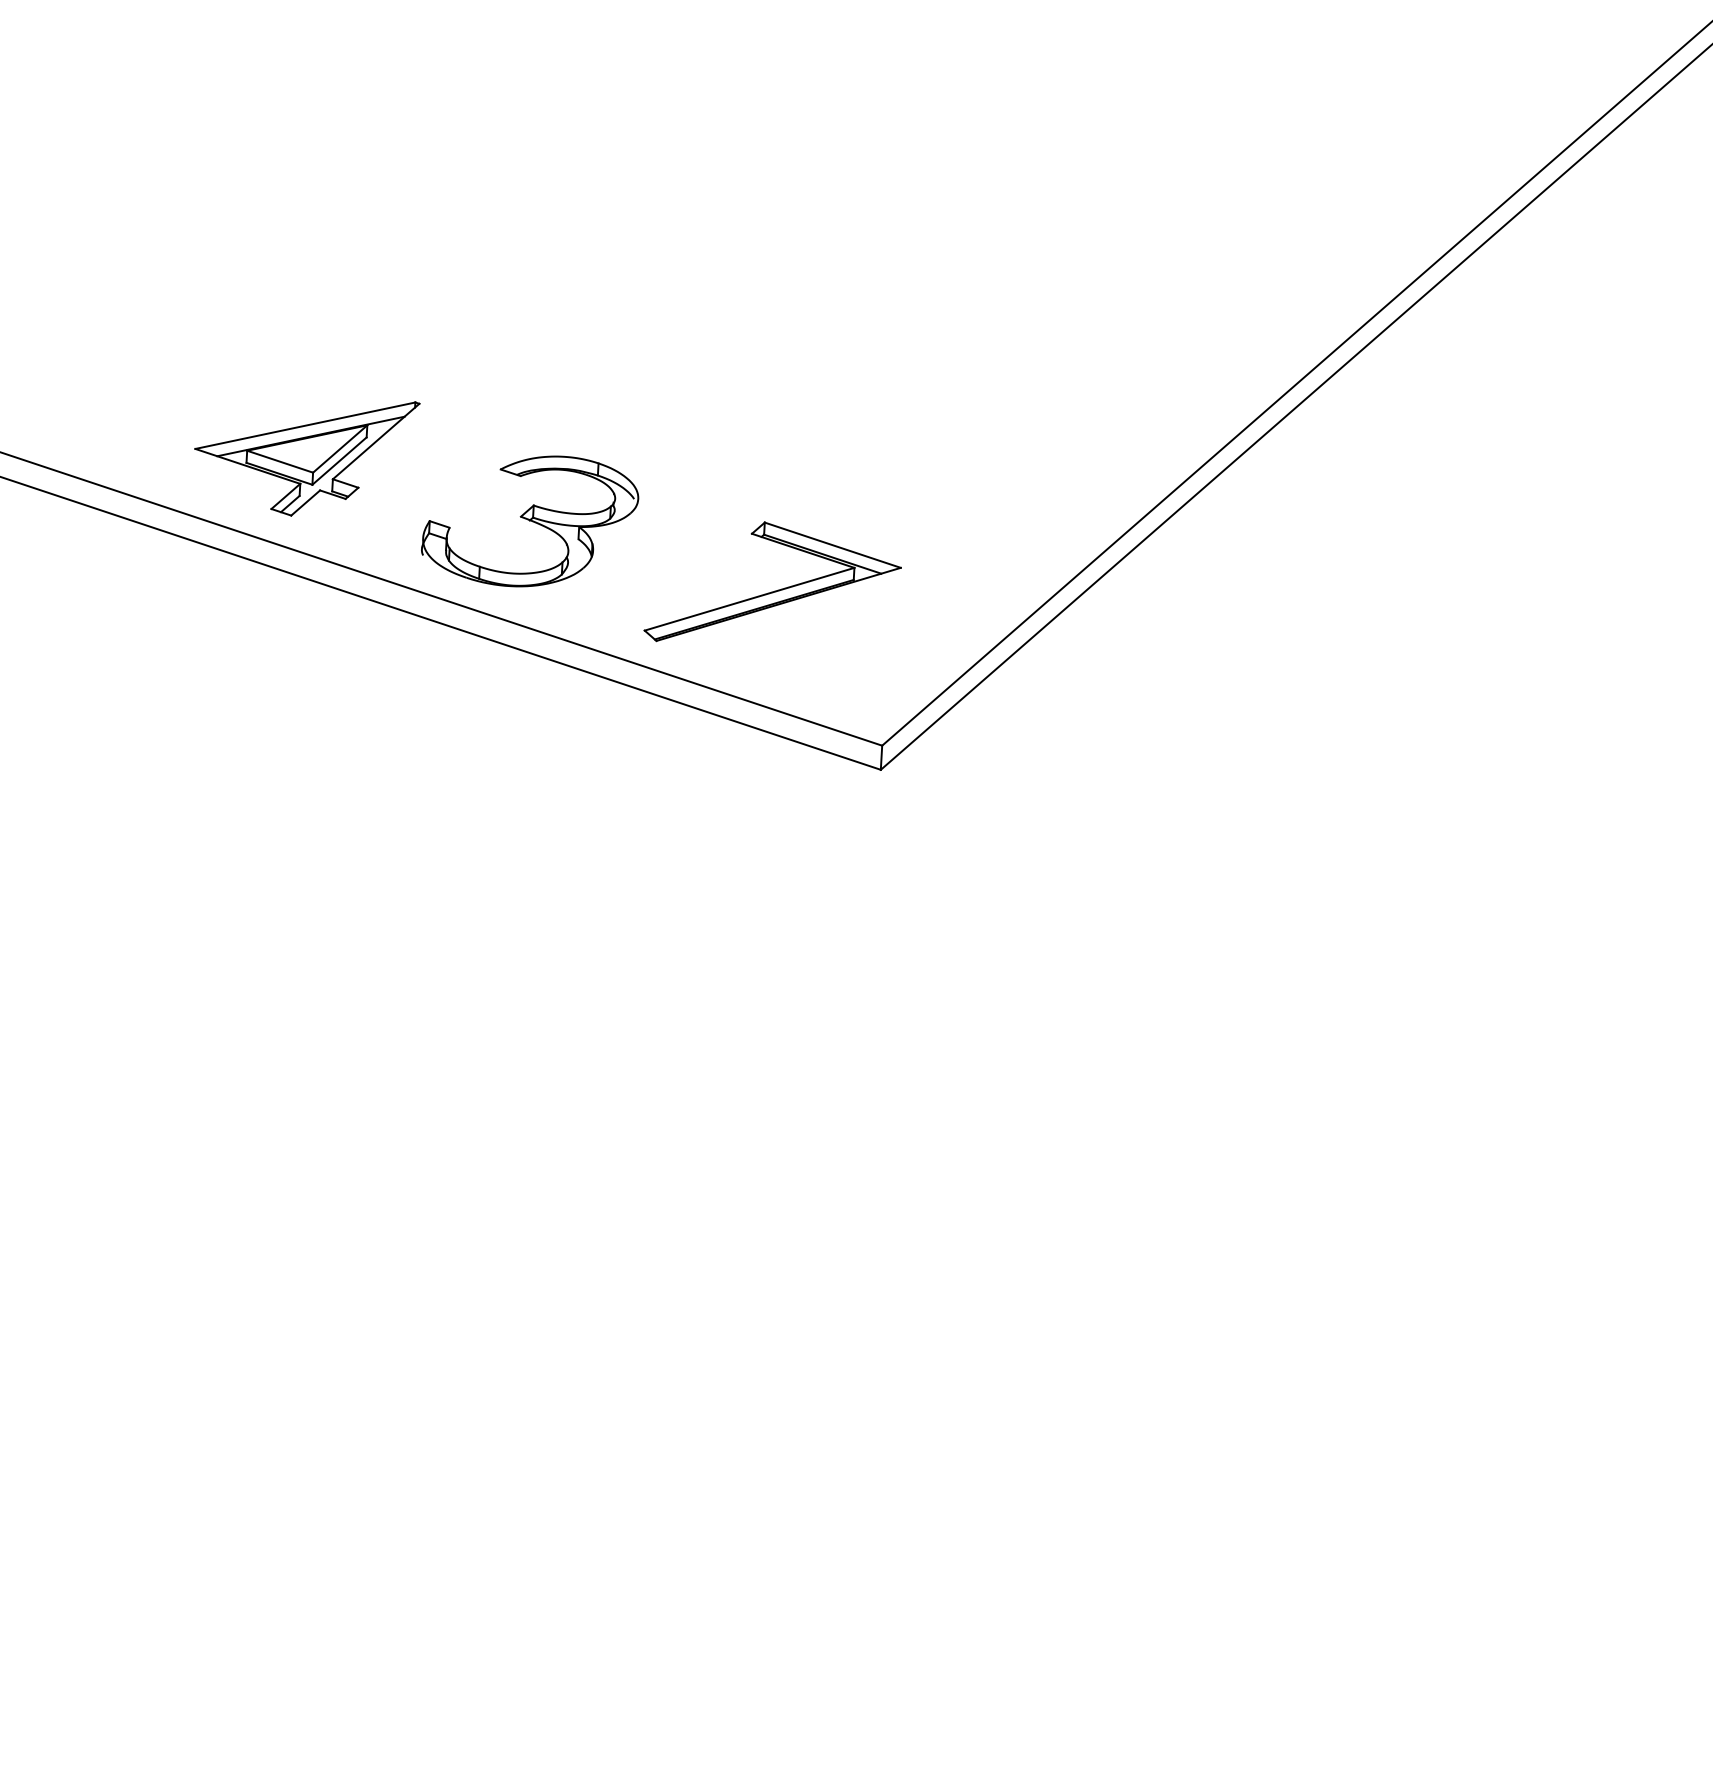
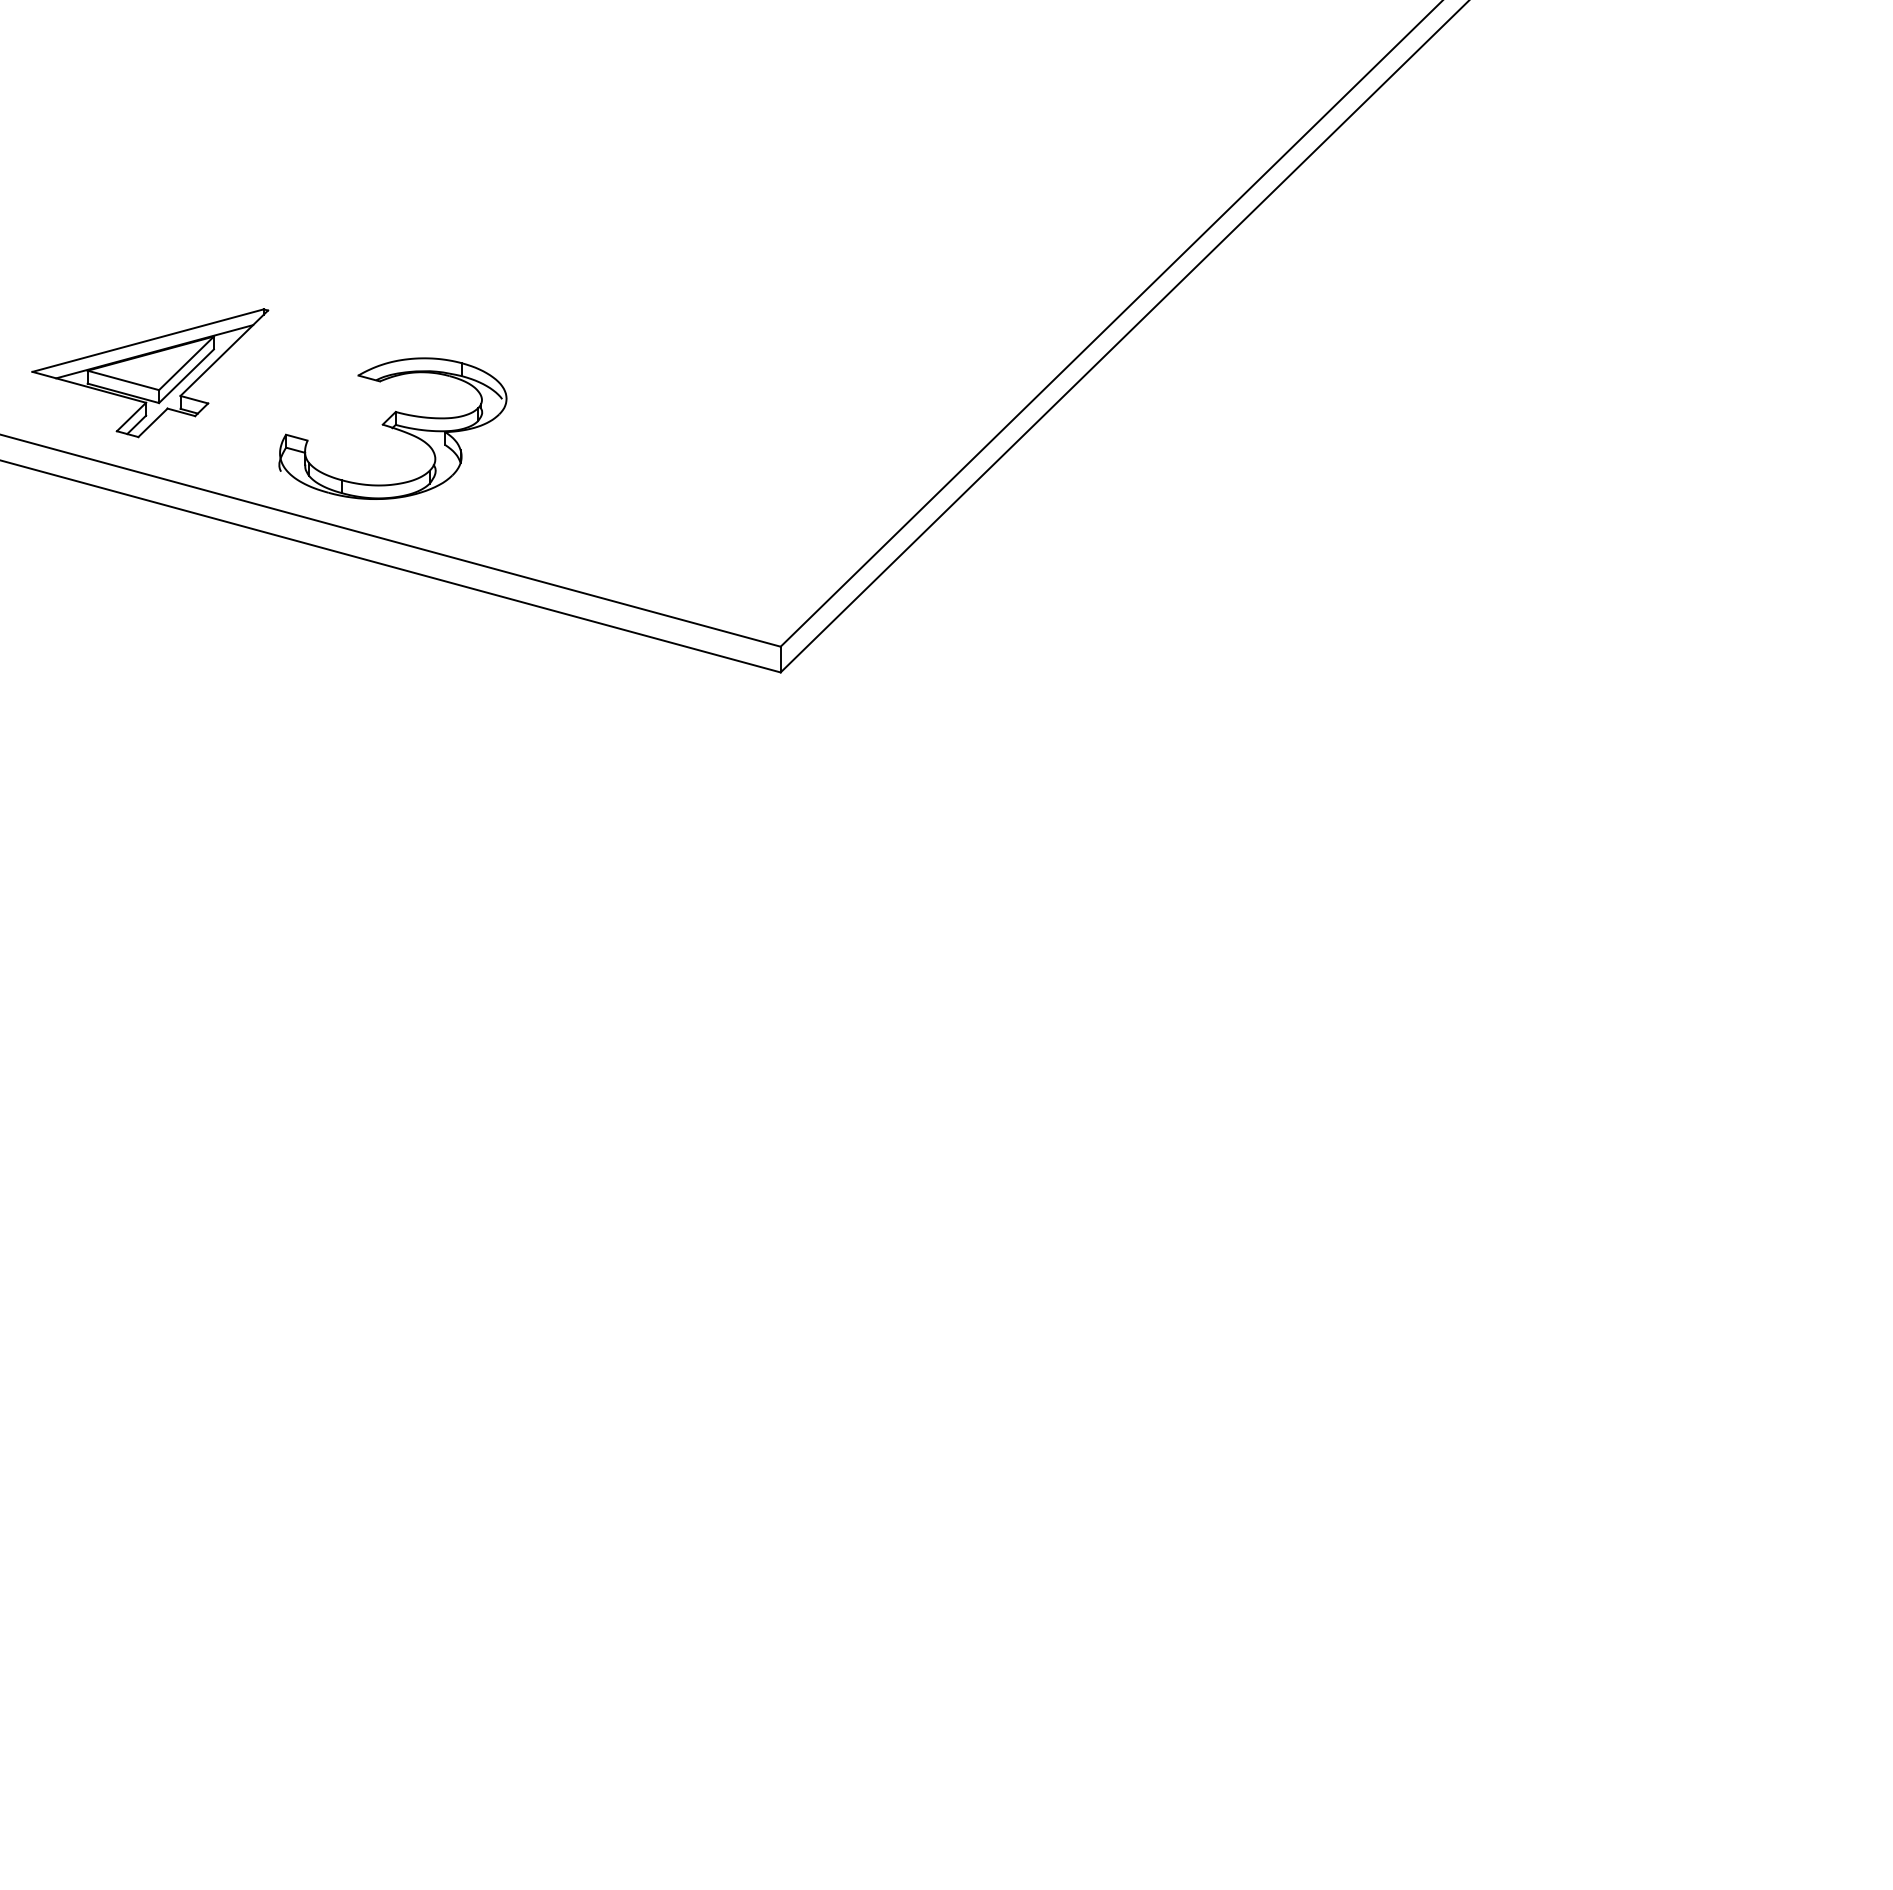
part: (773, 585) -> (655, 482), removed

